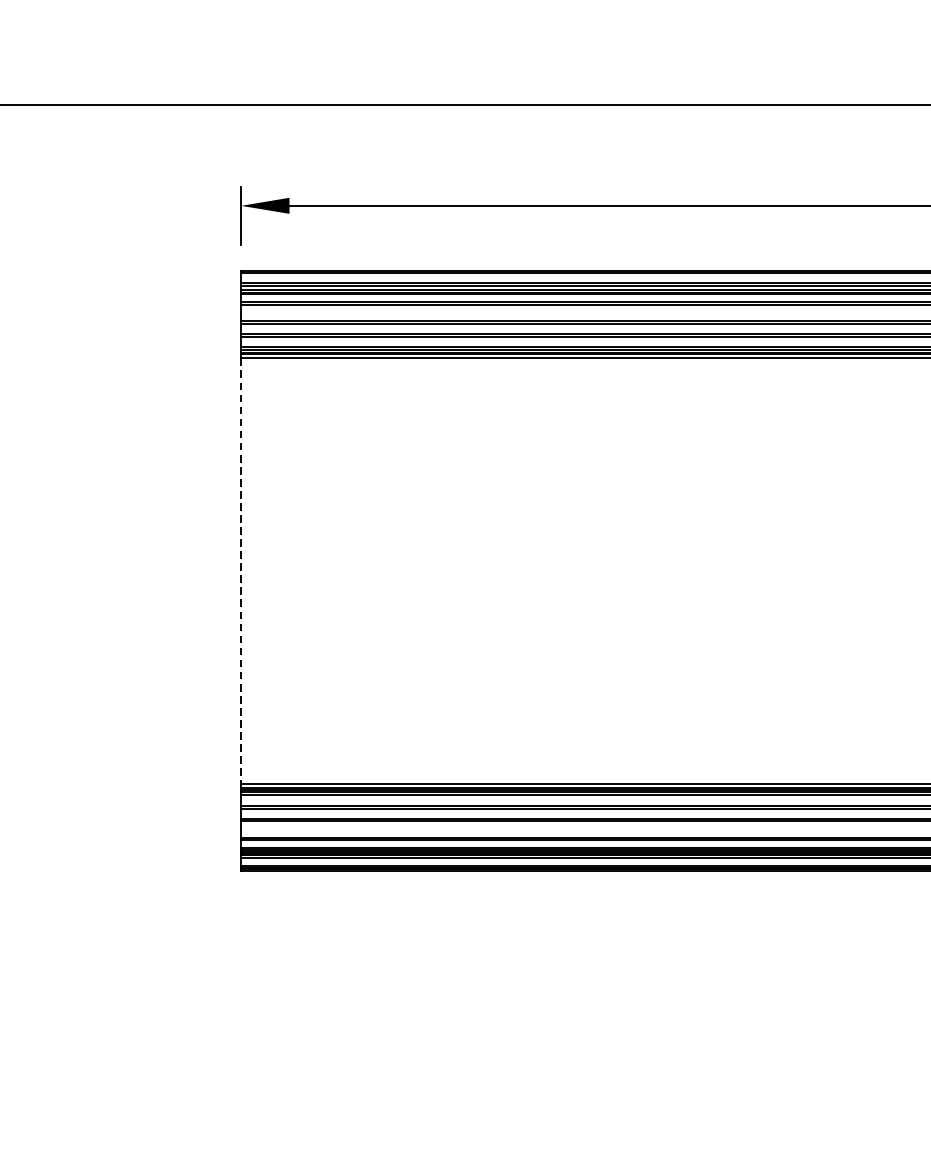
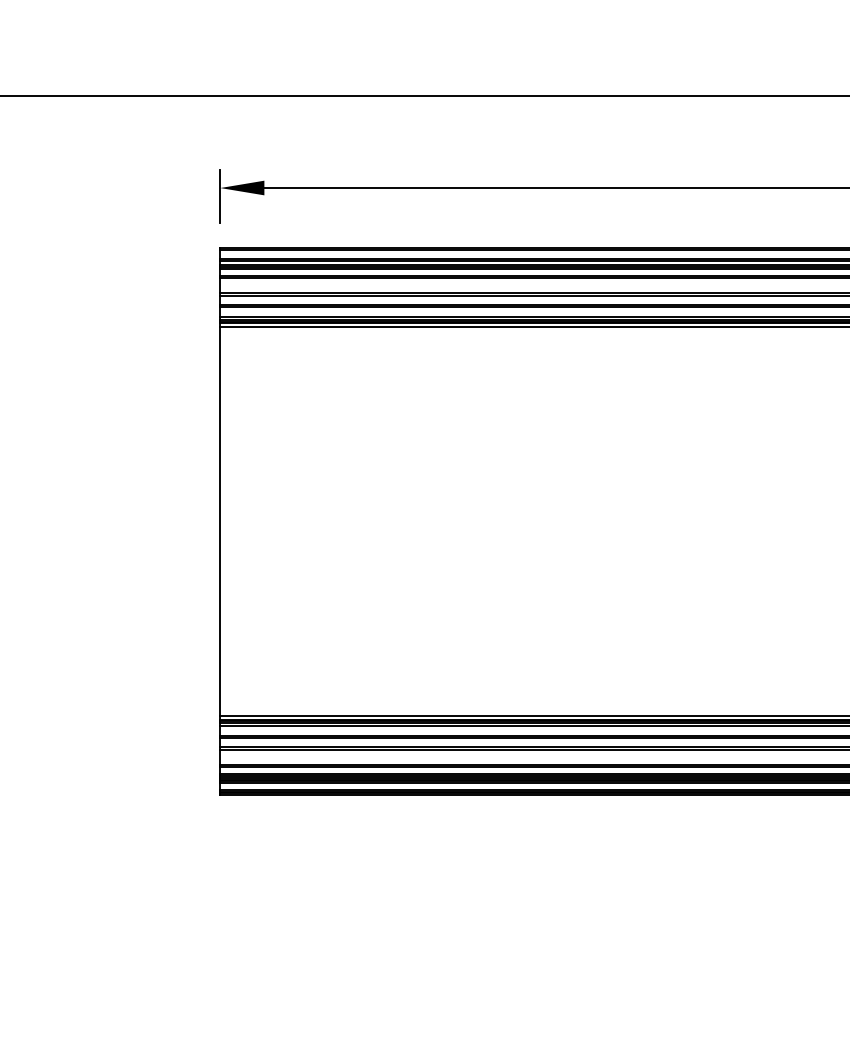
line: (241, 572) -> (220, 522), dashed -> solid

